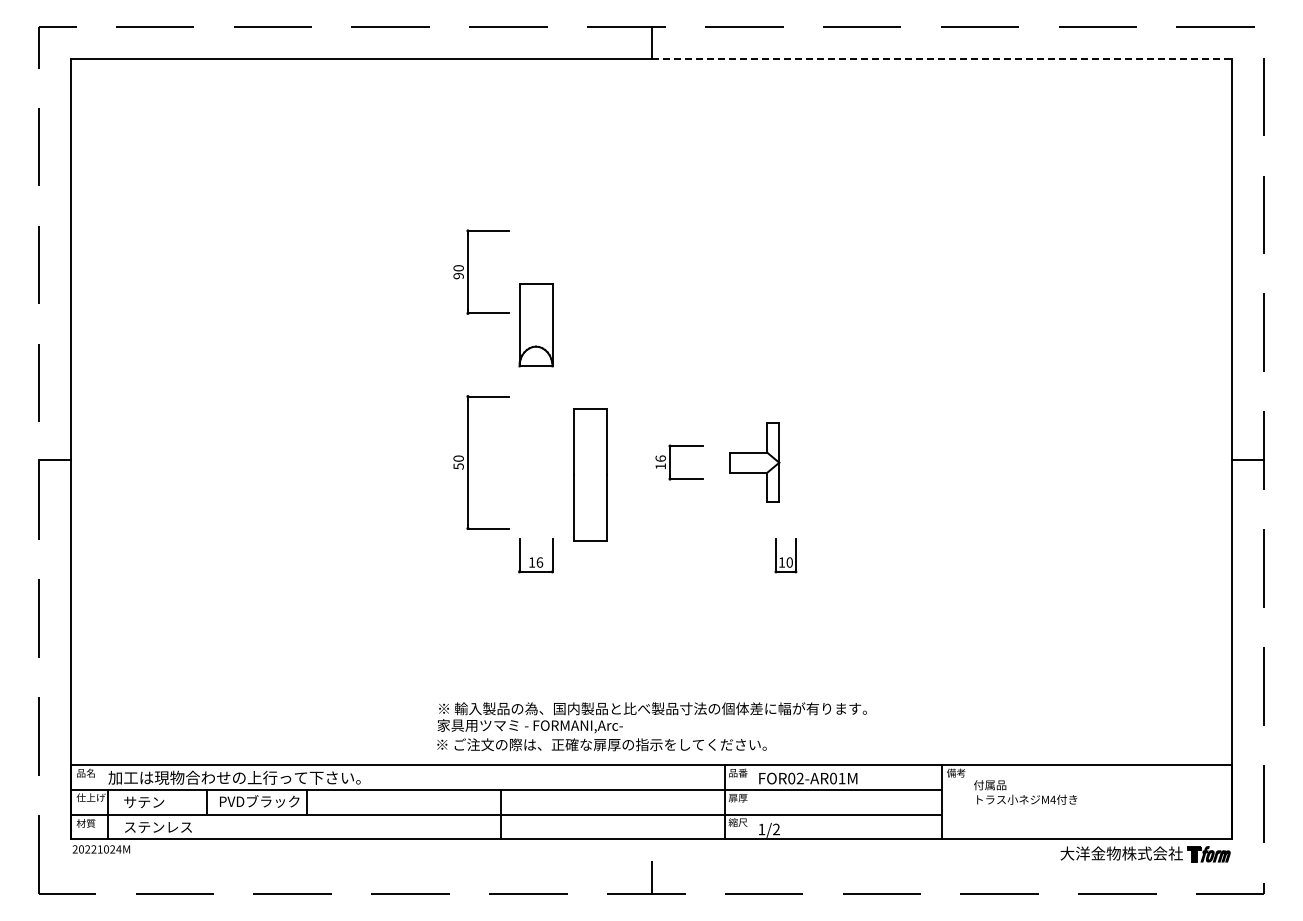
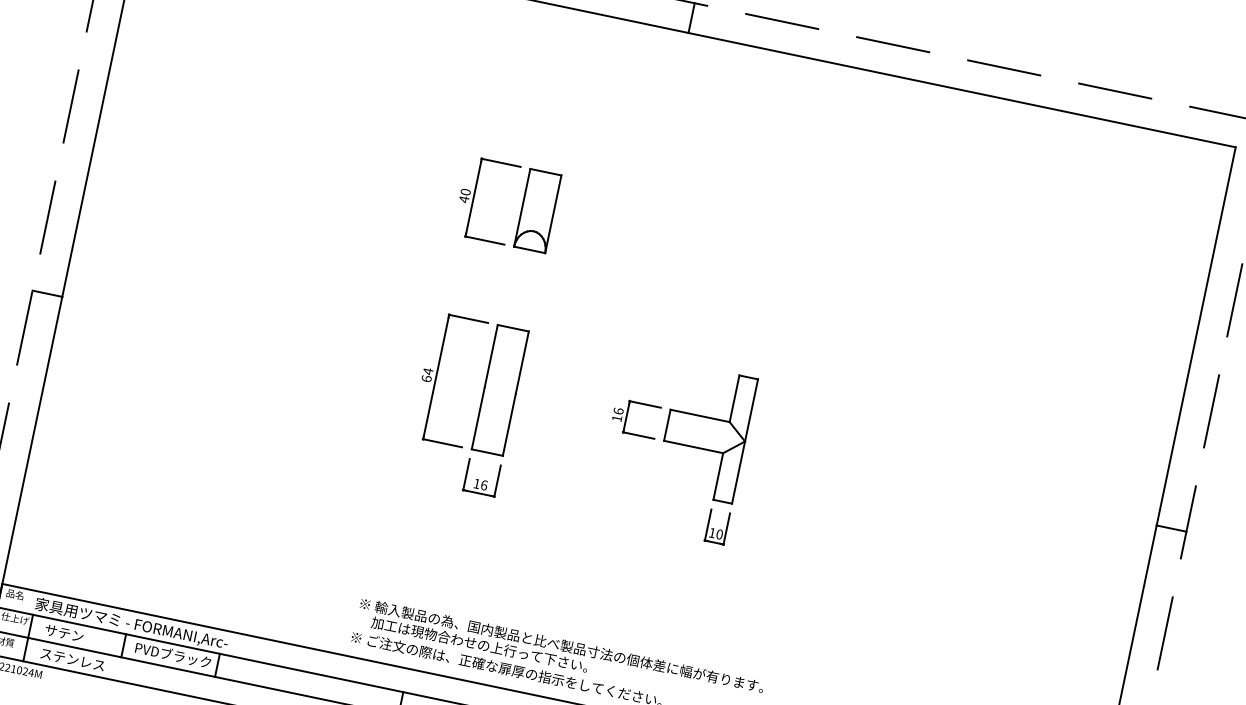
line: (942, 59) -> (962, 90), dashed -> solid
text: (458, 275) -> (464, 198), 90 -> 40
part: (535, 325) -> (537, 211), moved
text: (458, 462) -> (427, 375), 50 -> 64
part: (754, 462) -> (706, 433), size x1.67
part: (590, 474) -> (500, 390), moved
text: (560, 726) -> (471, 643), 家具用ツマミ - FORMANI,Arc- -> 加工は現物合わせの上行って下さい。
text: (234, 778) -> (154, 628), 加工は現物合わせの上行って下さい。 -> 家具用ツマミ - FORMANI,Arc-

